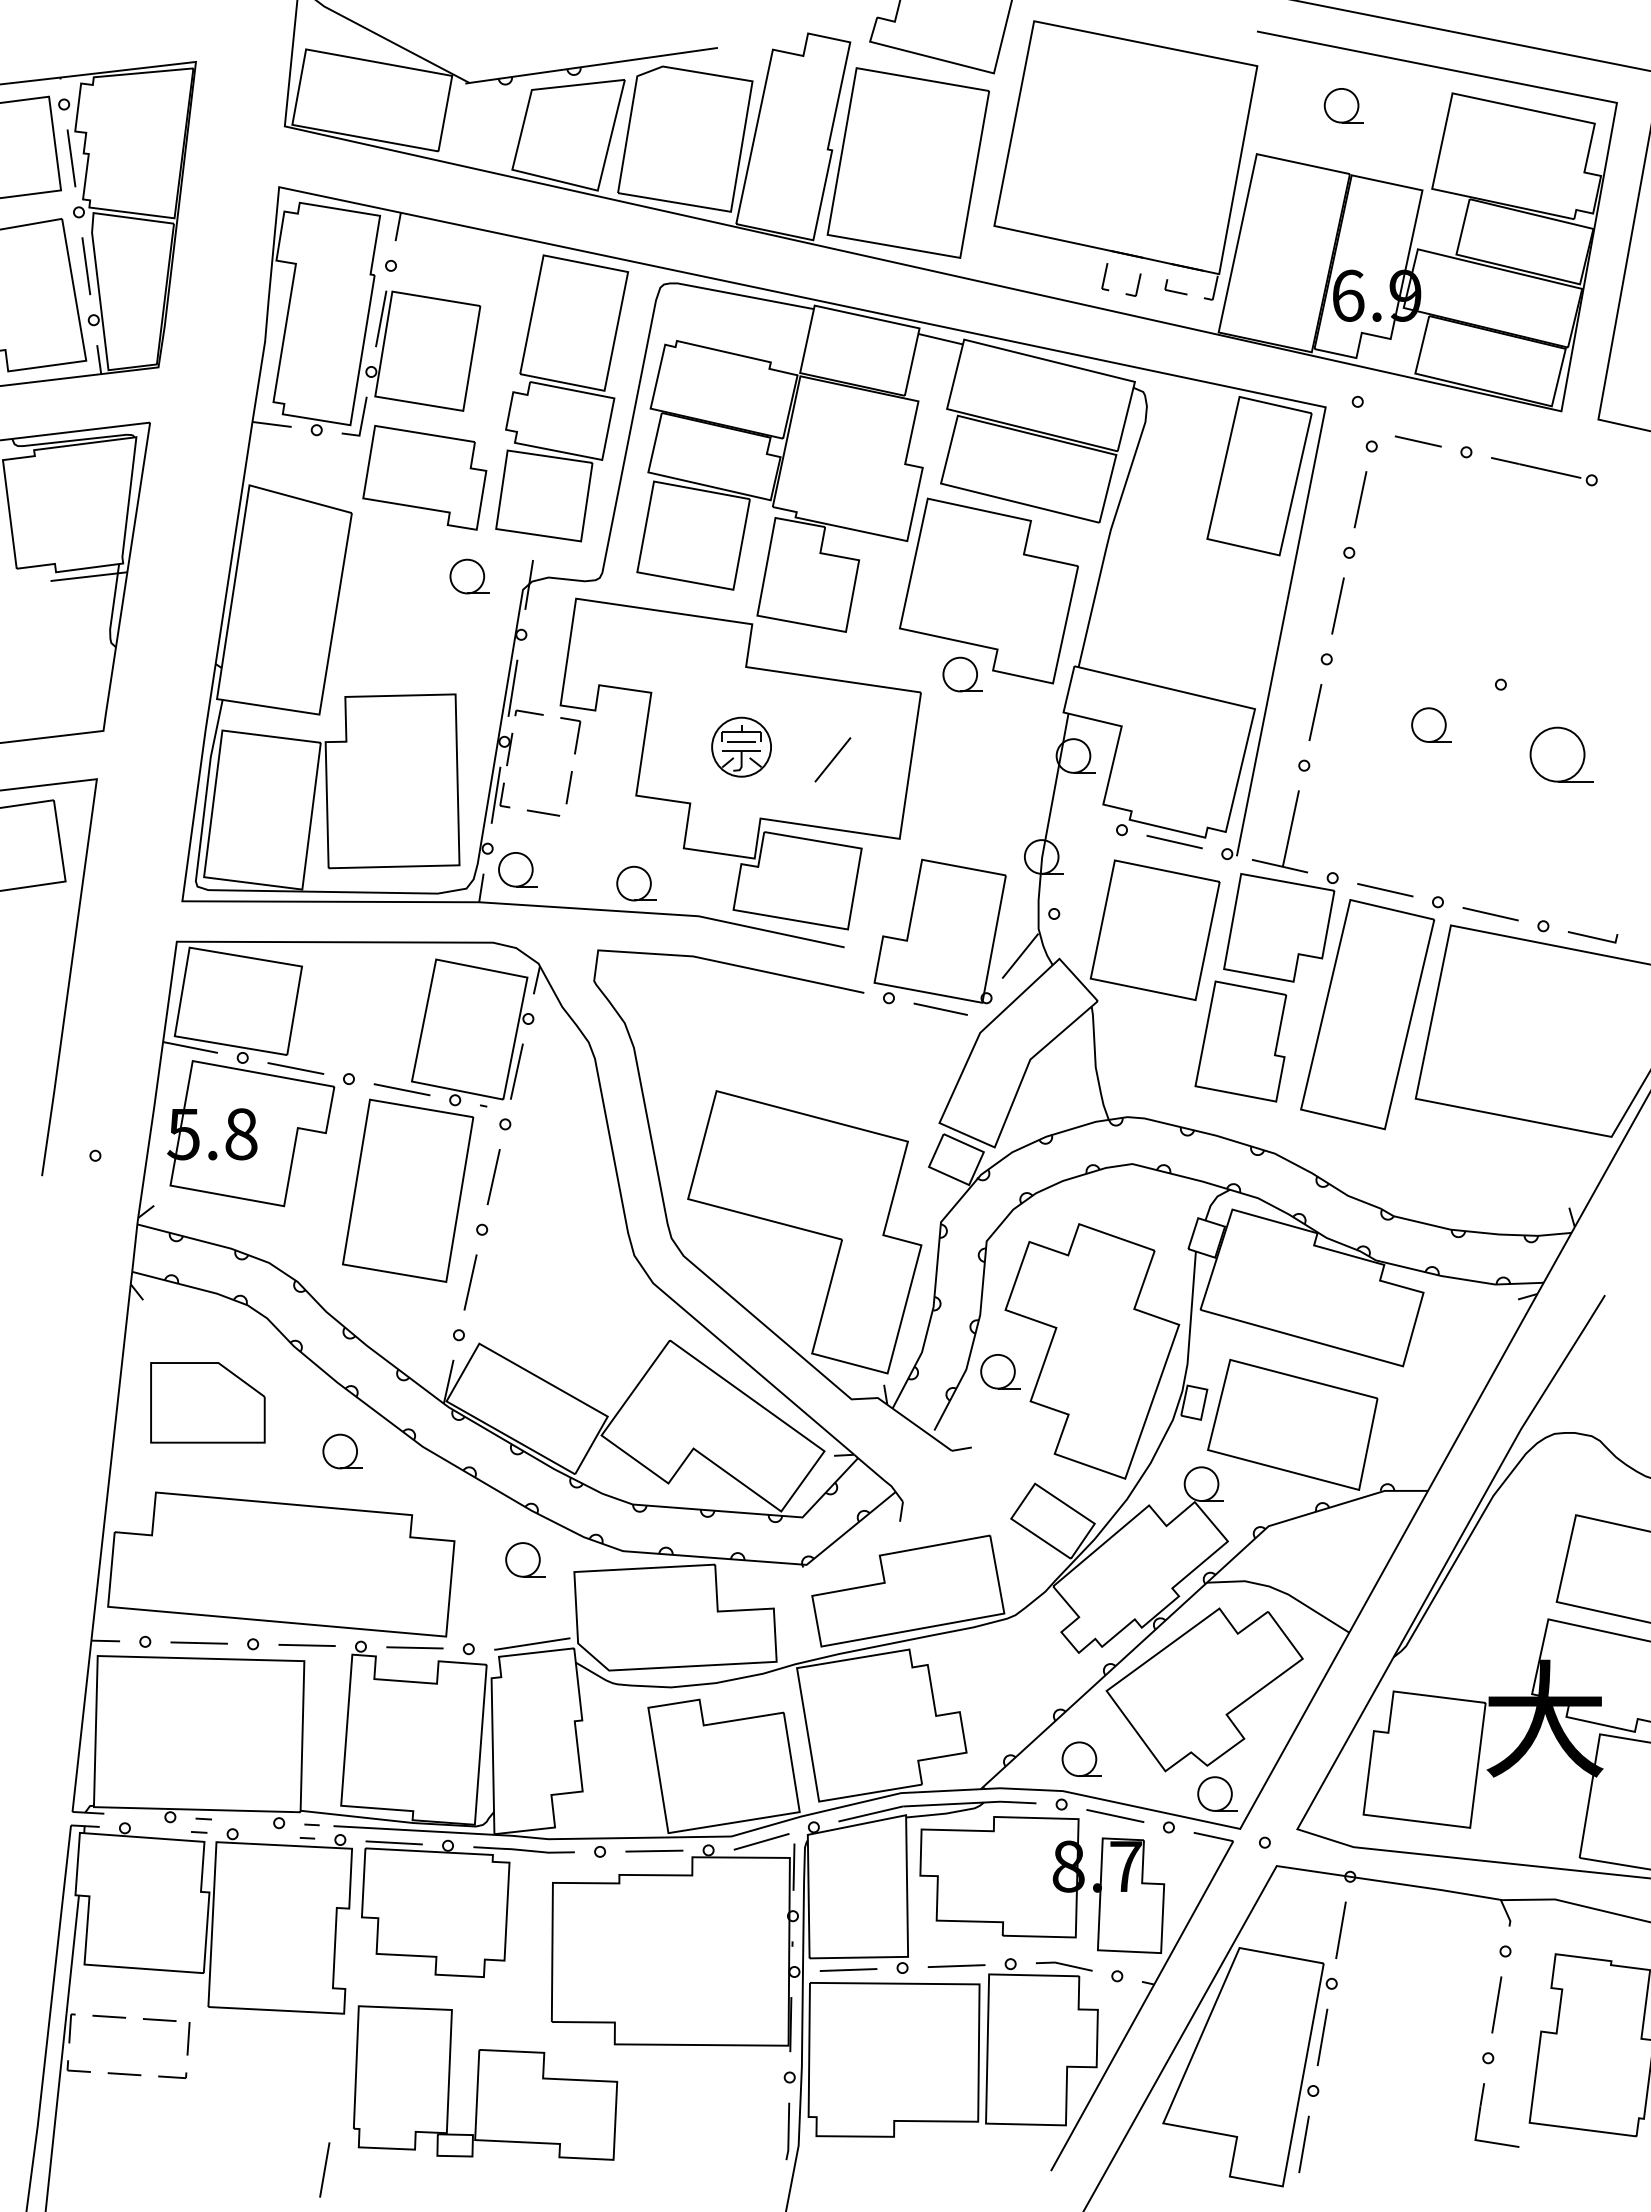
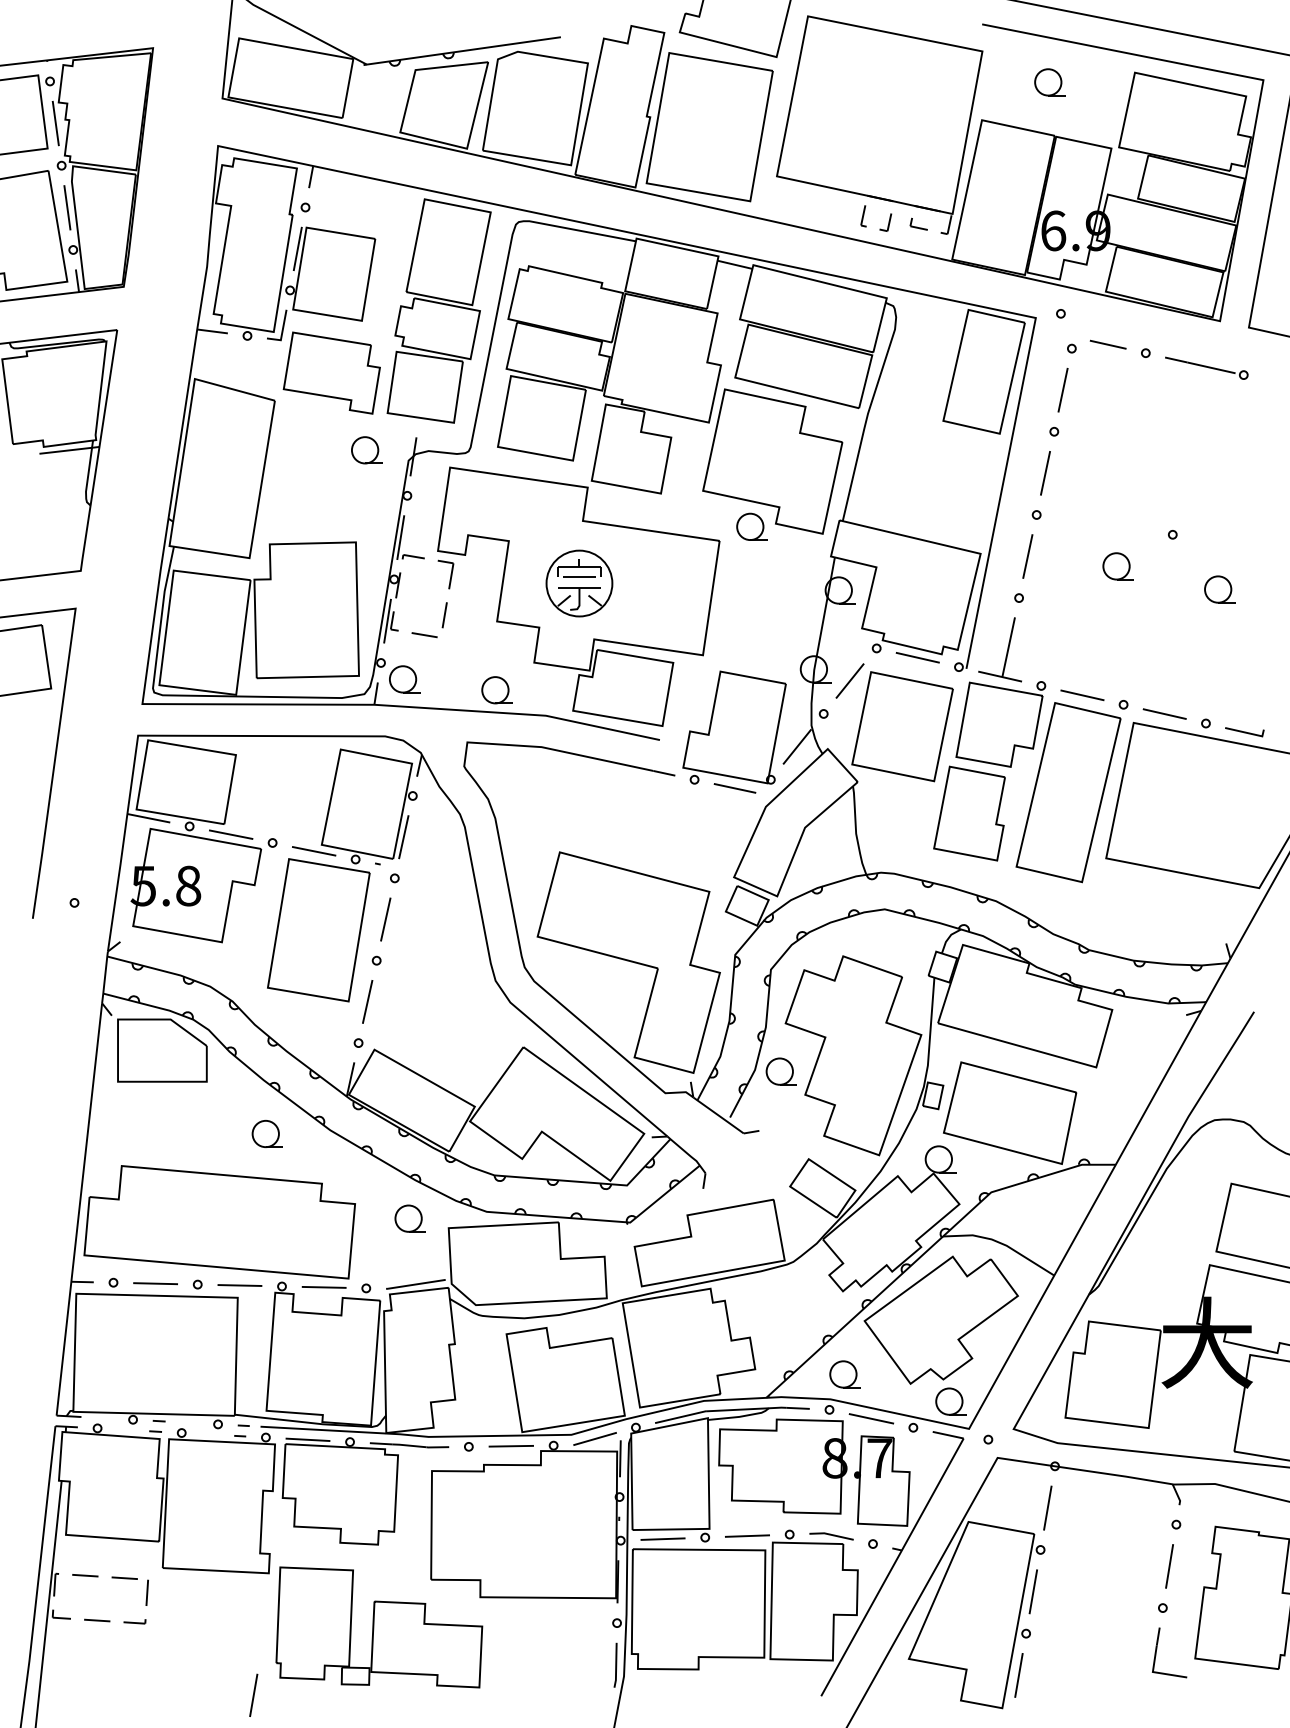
part: (741, 747) -> (579, 583), size x1.43
part: (1561, 754) -> (1220, 589), size x0.62
line: (832, 759) -> (849, 680), moved
part: (207, 1402) -> (162, 1050), moved

